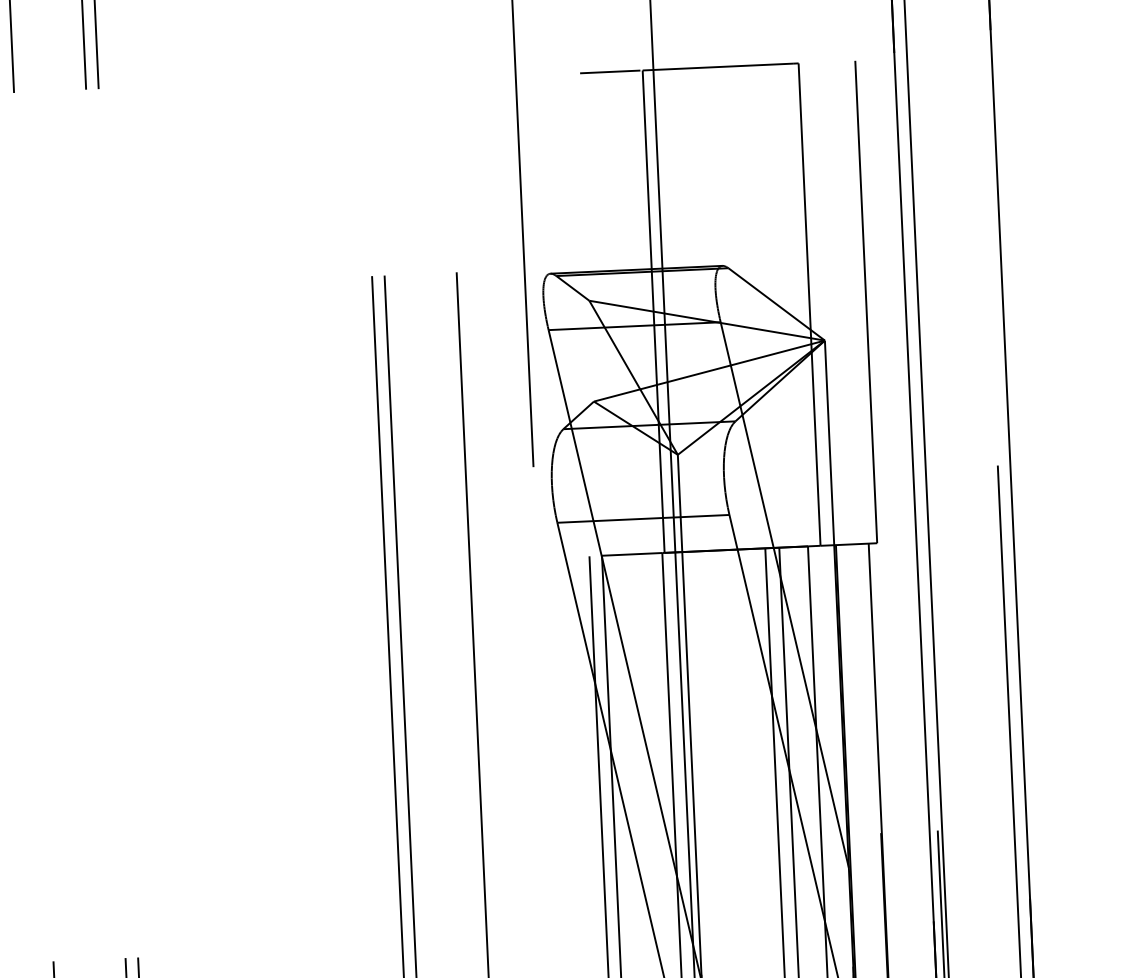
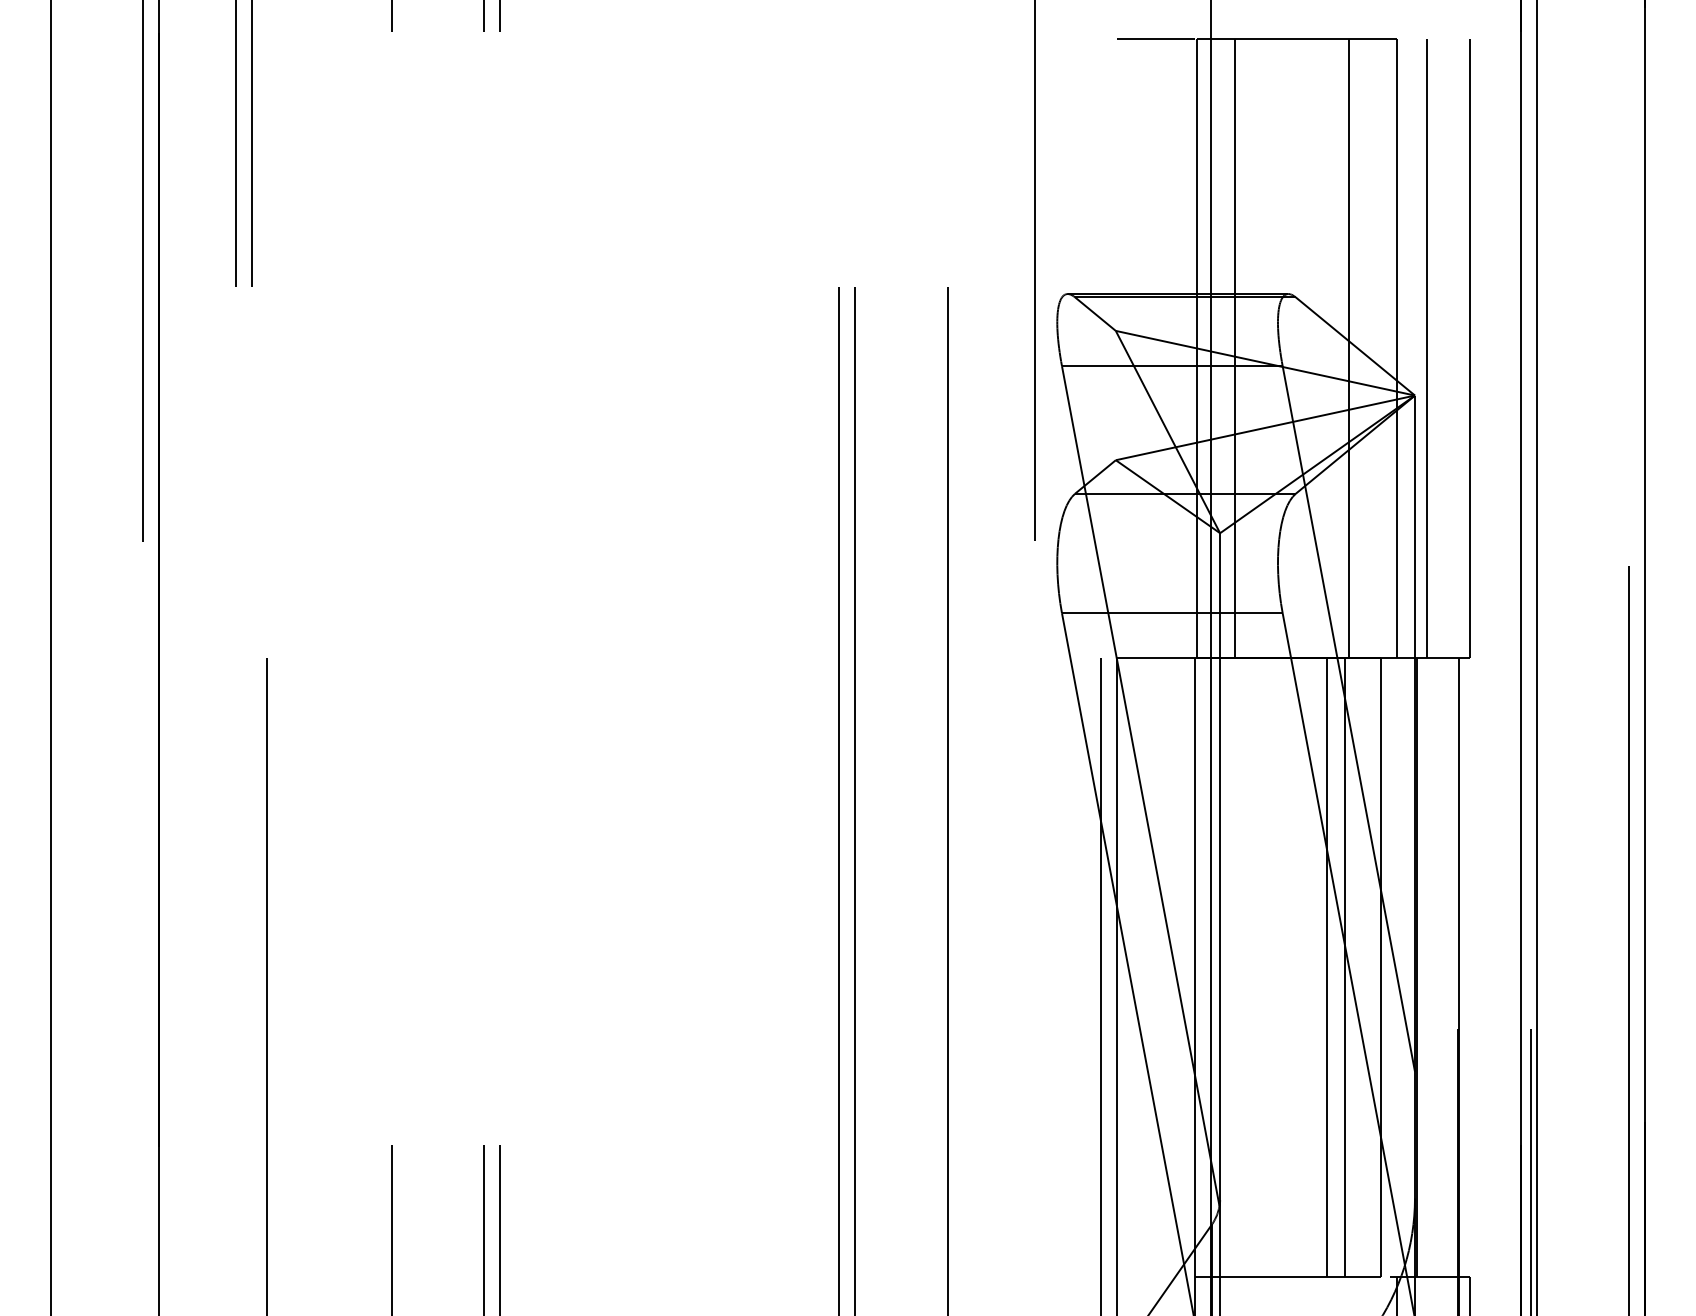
line: (832, 303) -> (1426, 348), added
line: (772, 306) -> (1349, 348), added
line: (682, 310) -> (1234, 348), added

